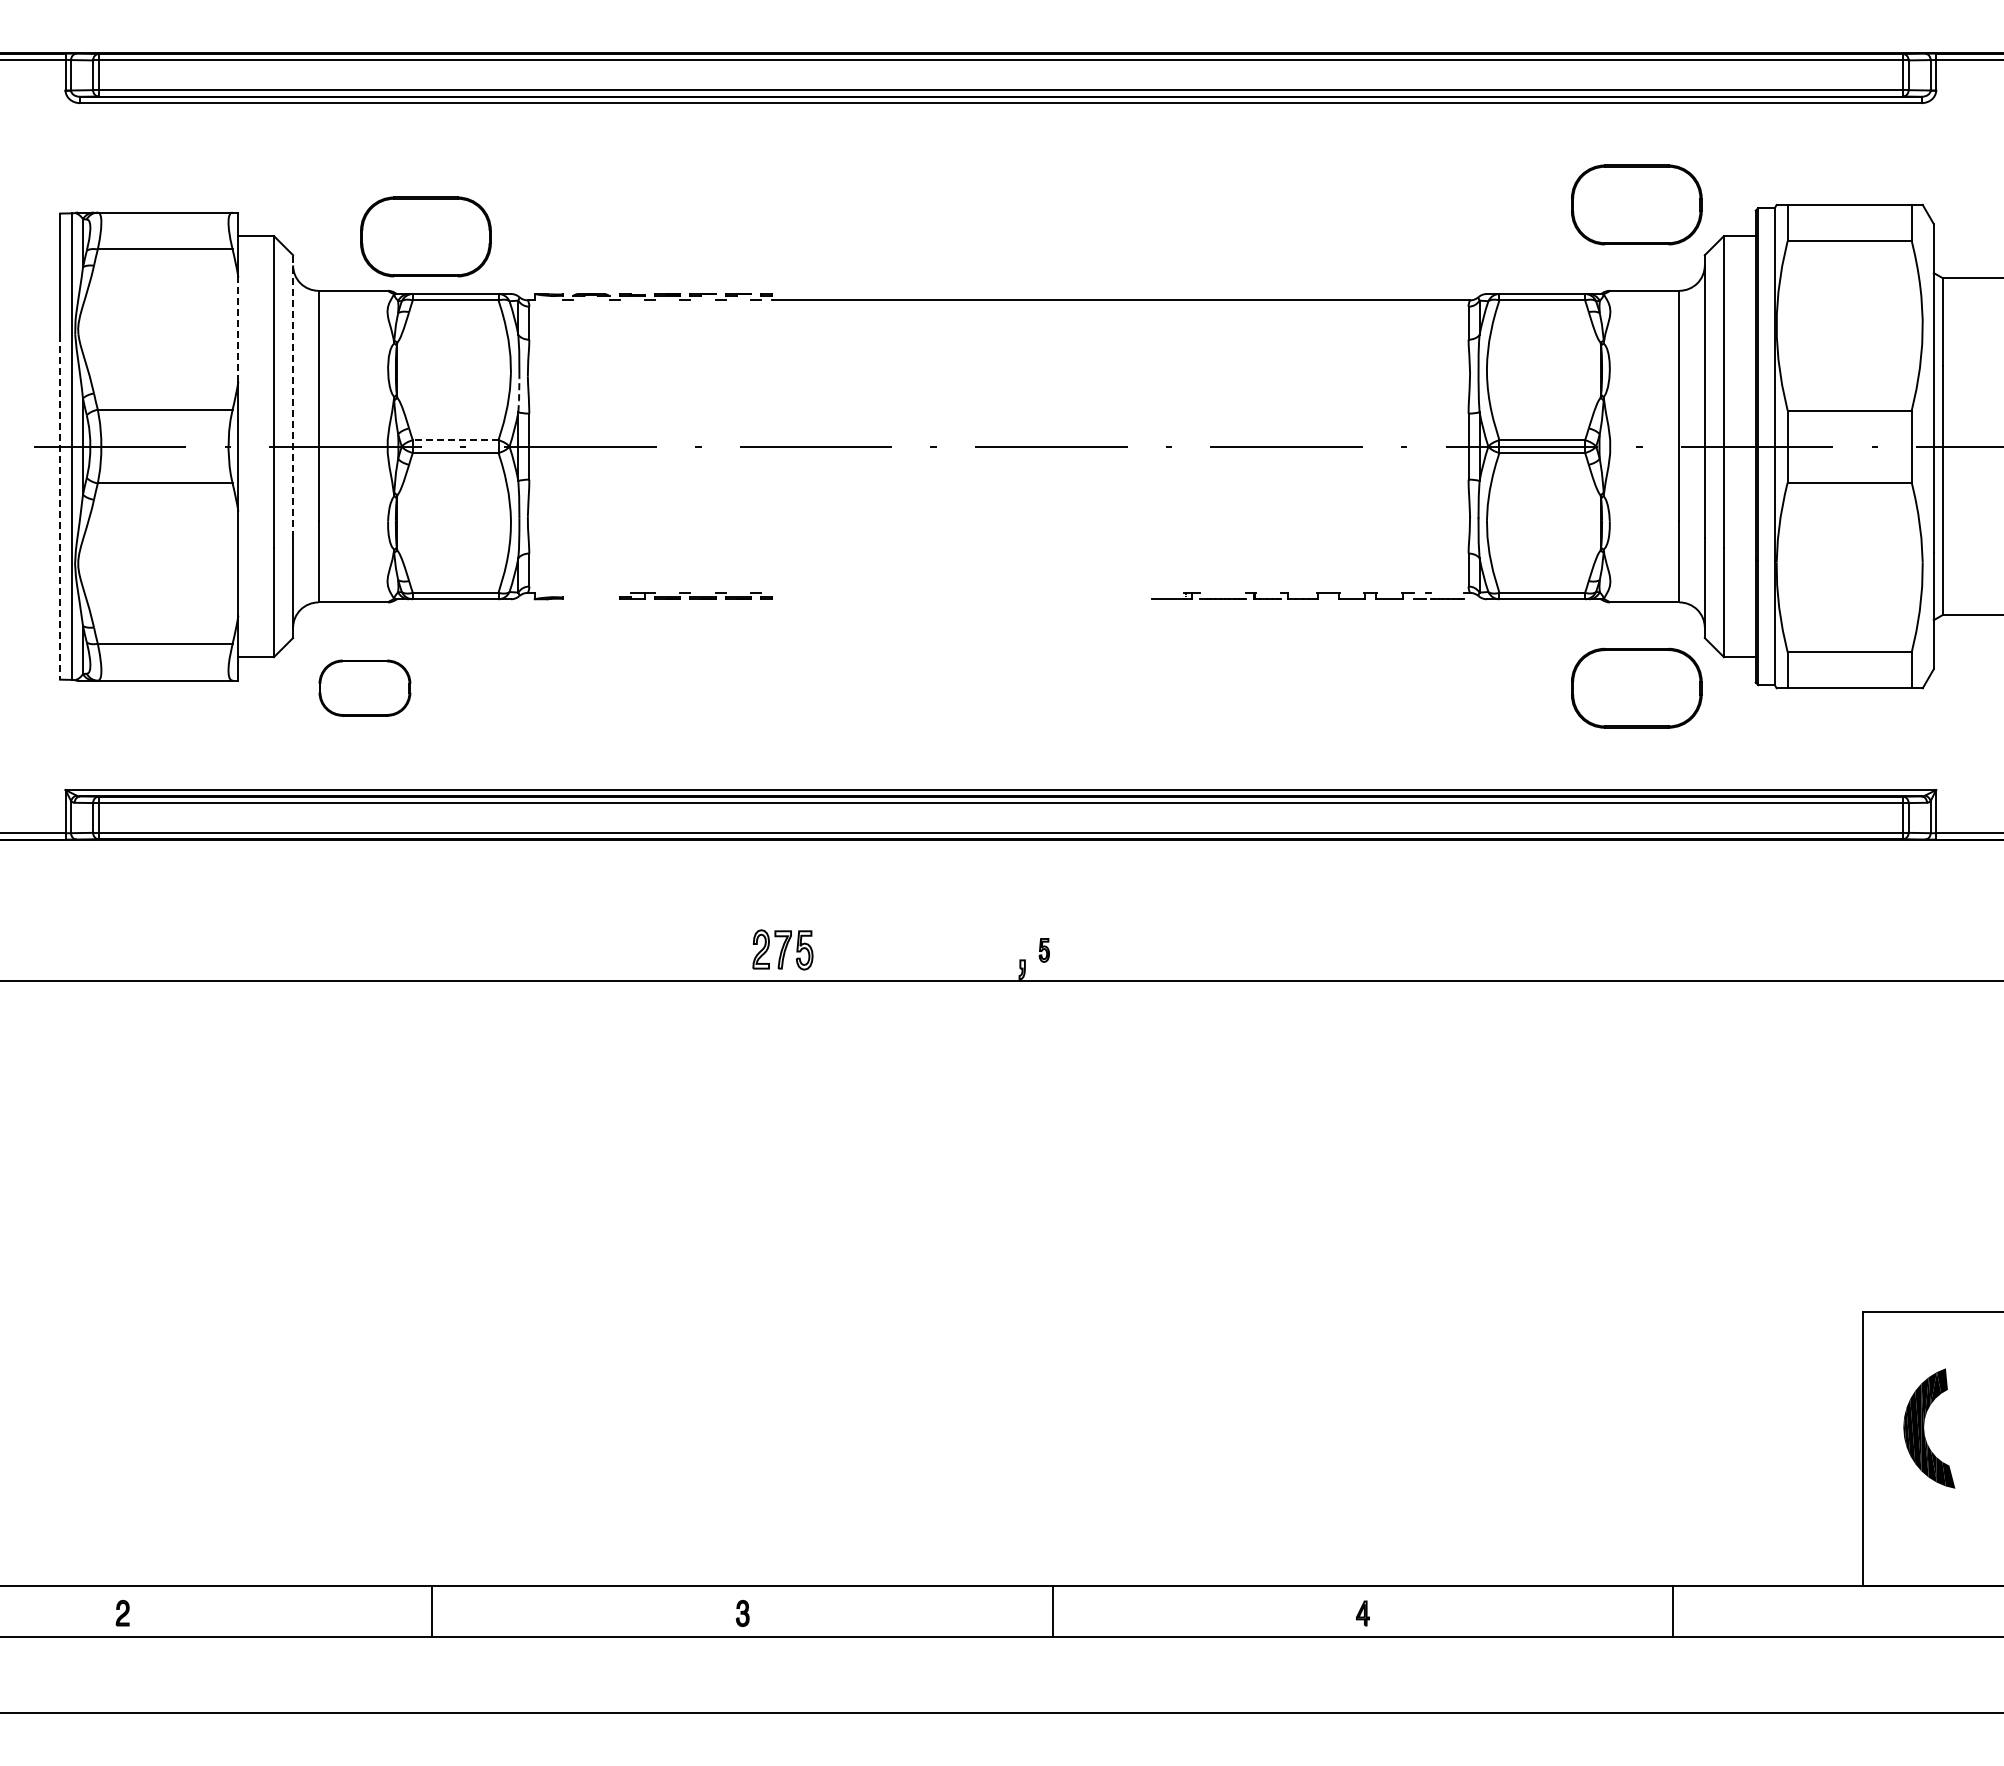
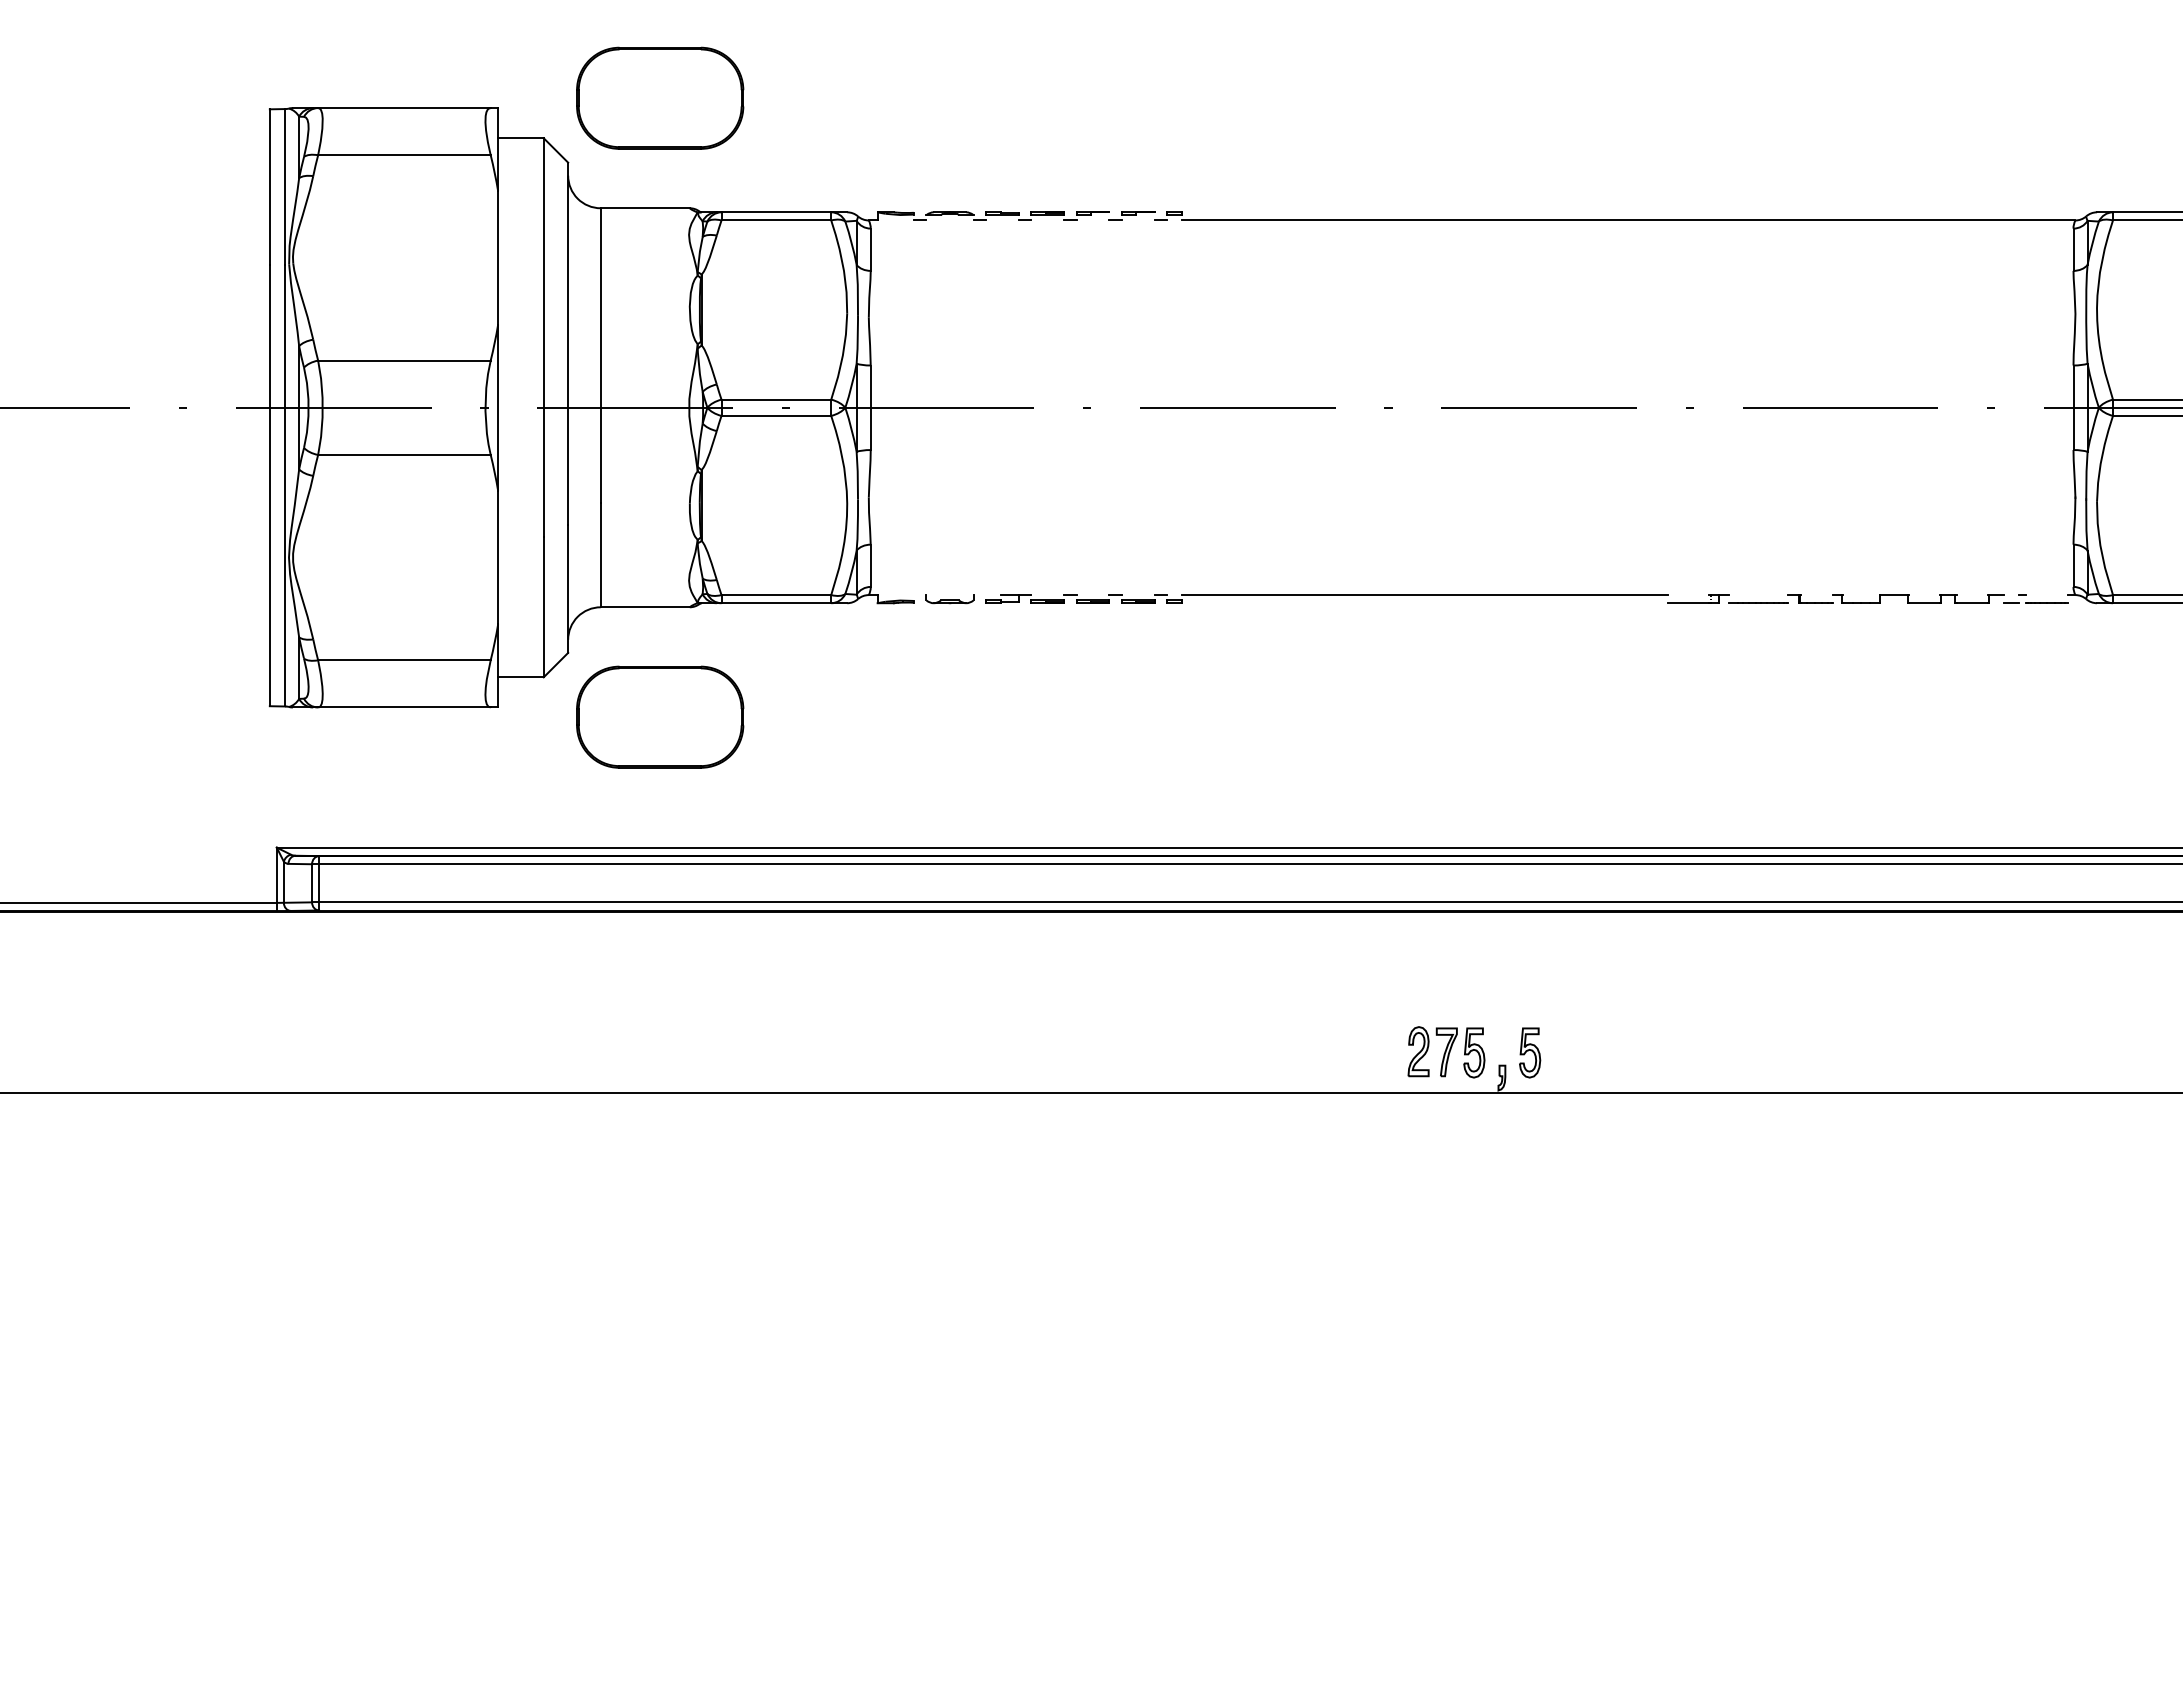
part: (425, 236) -> (659, 97), moved
line: (238, 329) -> (498, 257), dashed -> solid
line: (519, 392) -> (858, 338), dashed -> solid
line: (293, 396) -> (568, 343), dashed -> solid
line: (455, 440) -> (776, 399), dashed -> solid
line: (60, 507) -> (270, 485), dashed -> solid
line: (961, 592) -> (1424, 594), added
part: (591, 596) -> (950, 599), added
part: (364, 687) -> (659, 716), size x1.43
part: (782, 949) -> (1445, 1051), moved
part: (1044, 950) -> (1530, 1053), size x1.67

